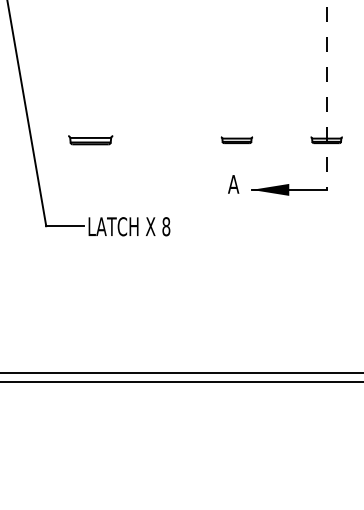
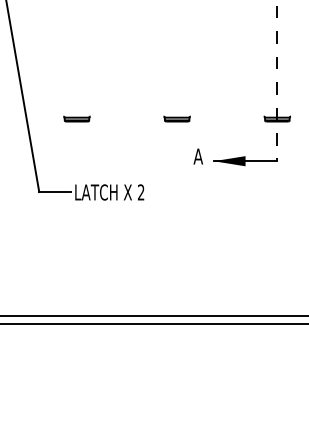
part: (90, 139) -> (76, 118), size x0.71
part: (236, 139) -> (176, 118), moved
text: (165, 226) -> (140, 192), 8 -> 2

